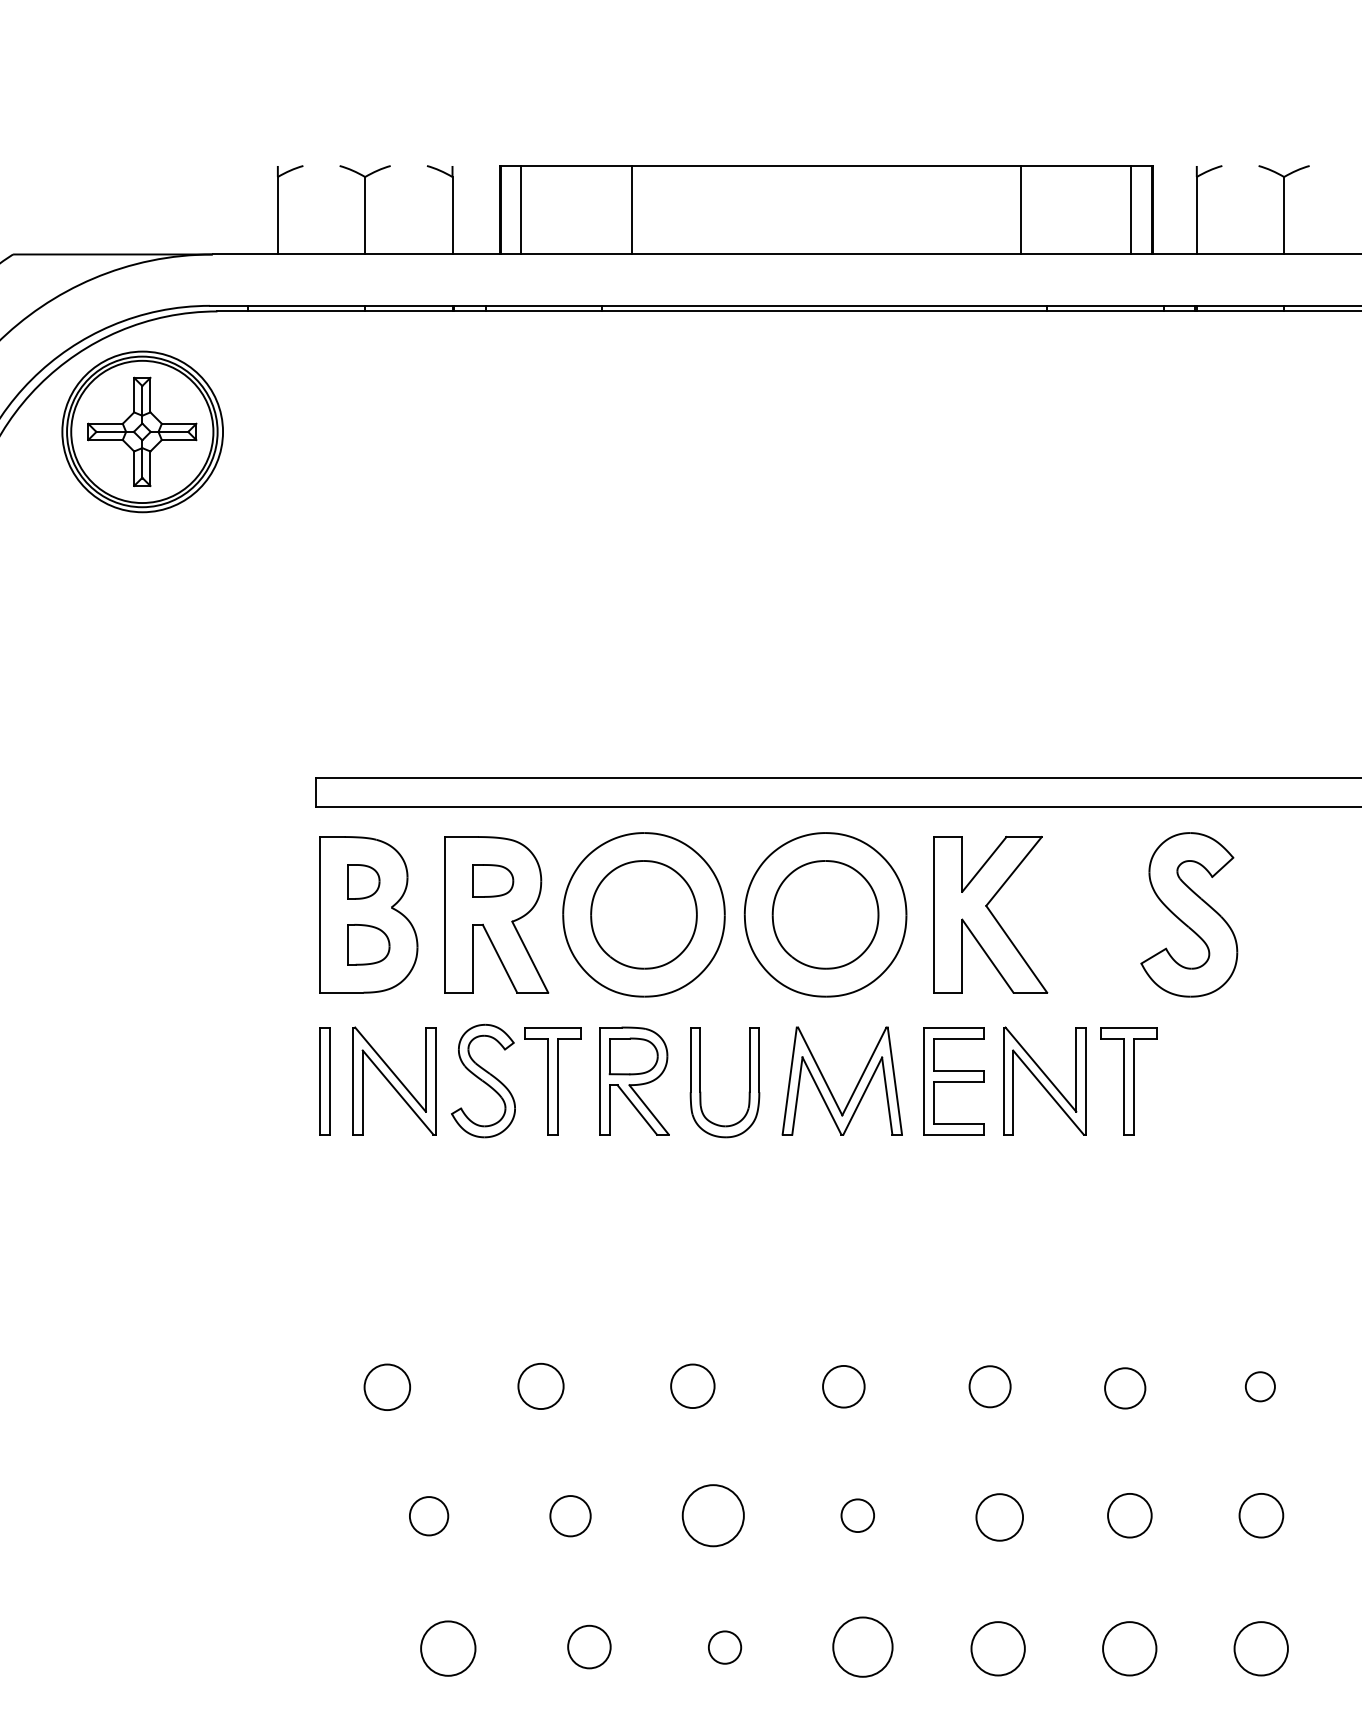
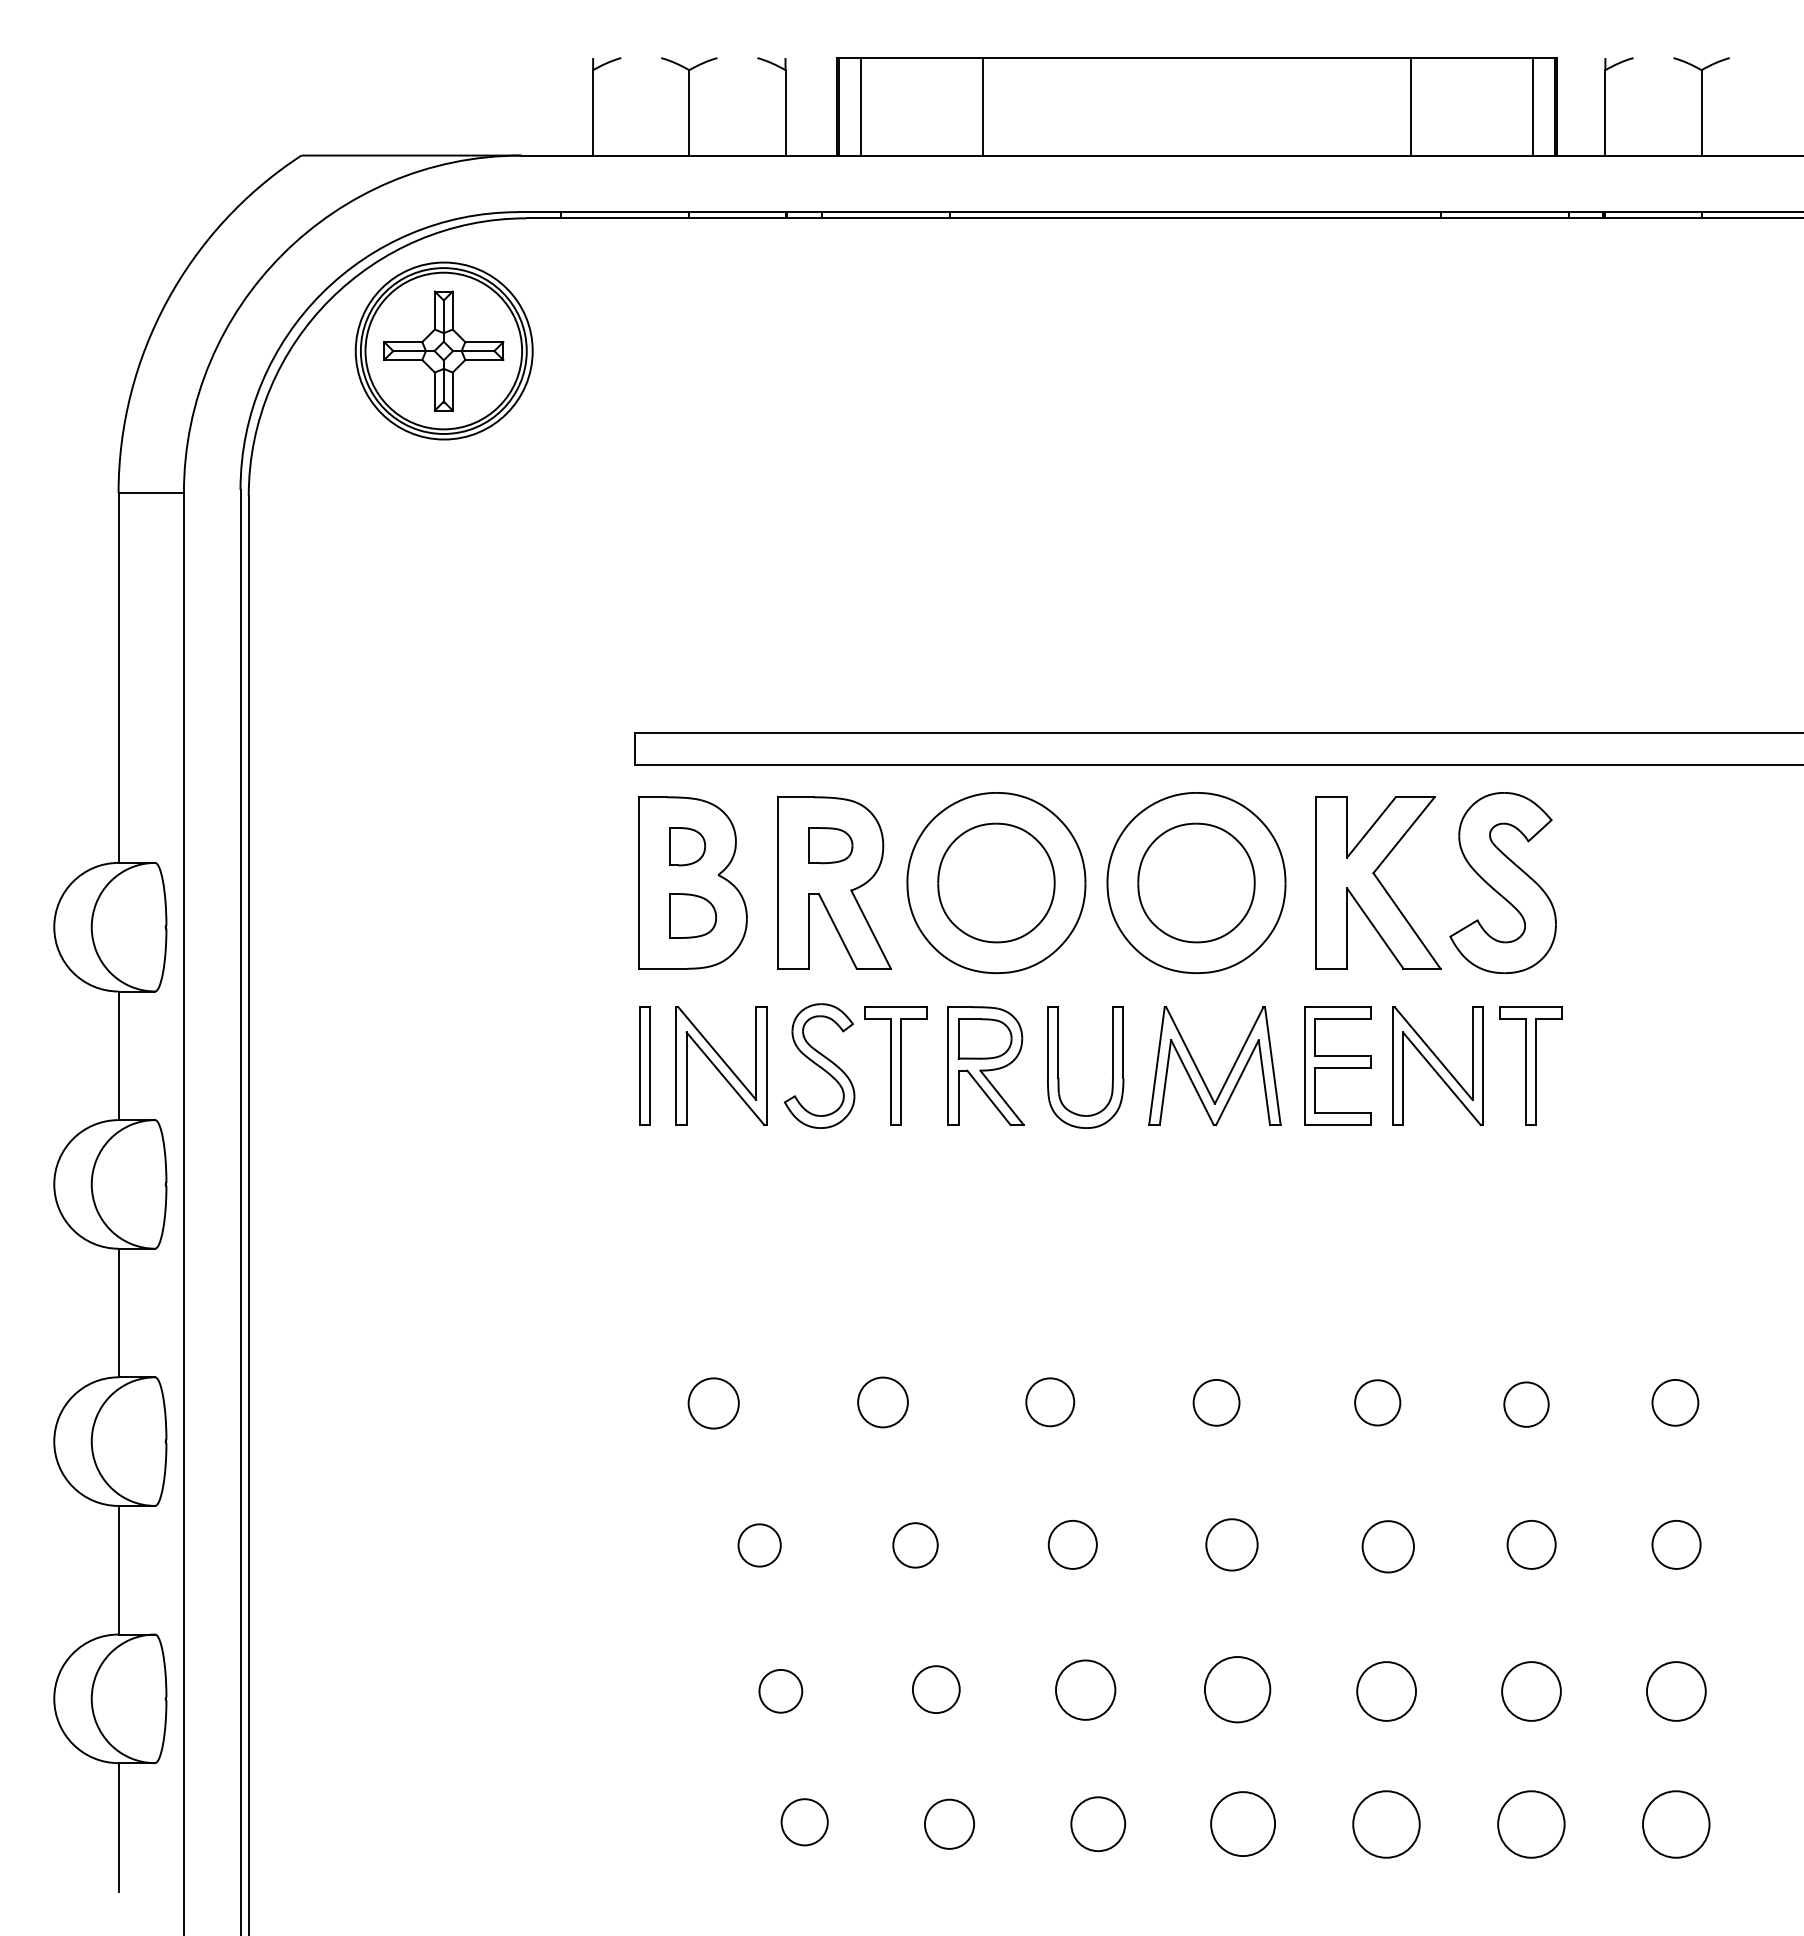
part: (1188, 915) -> (1502, 883), moved
circle: (1260, 1386) -> (1675, 1402), size x1.43
circle: (713, 1515) -> (1072, 1544), size x0.71
circle: (857, 1515) -> (1231, 1544), size x1.43
circle: (724, 1646) -> (1085, 1689), size x1.67
circle: (447, 1647) -> (780, 1690), size x0.71

